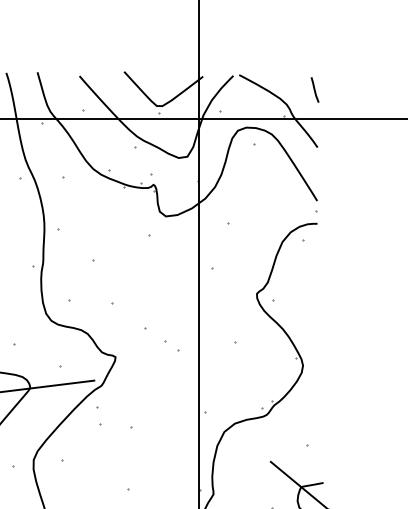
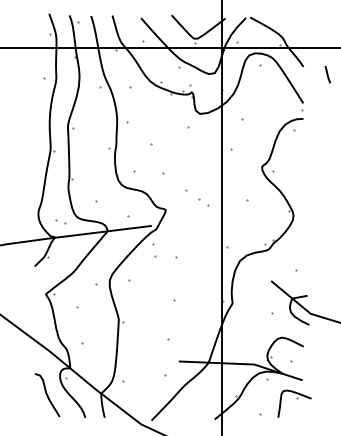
line: (314, 89) -> (327, 74), moved

